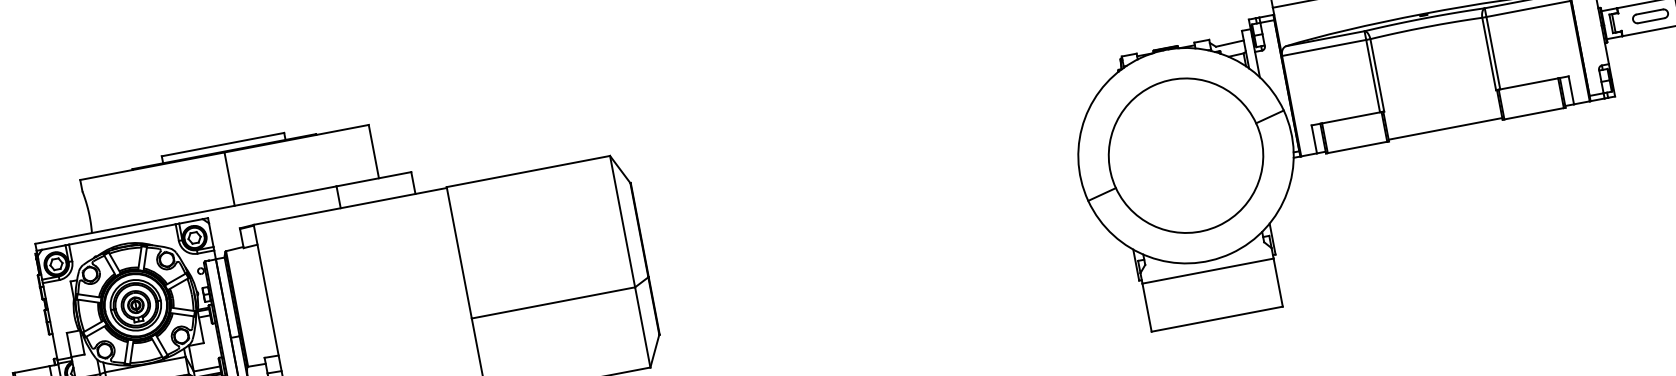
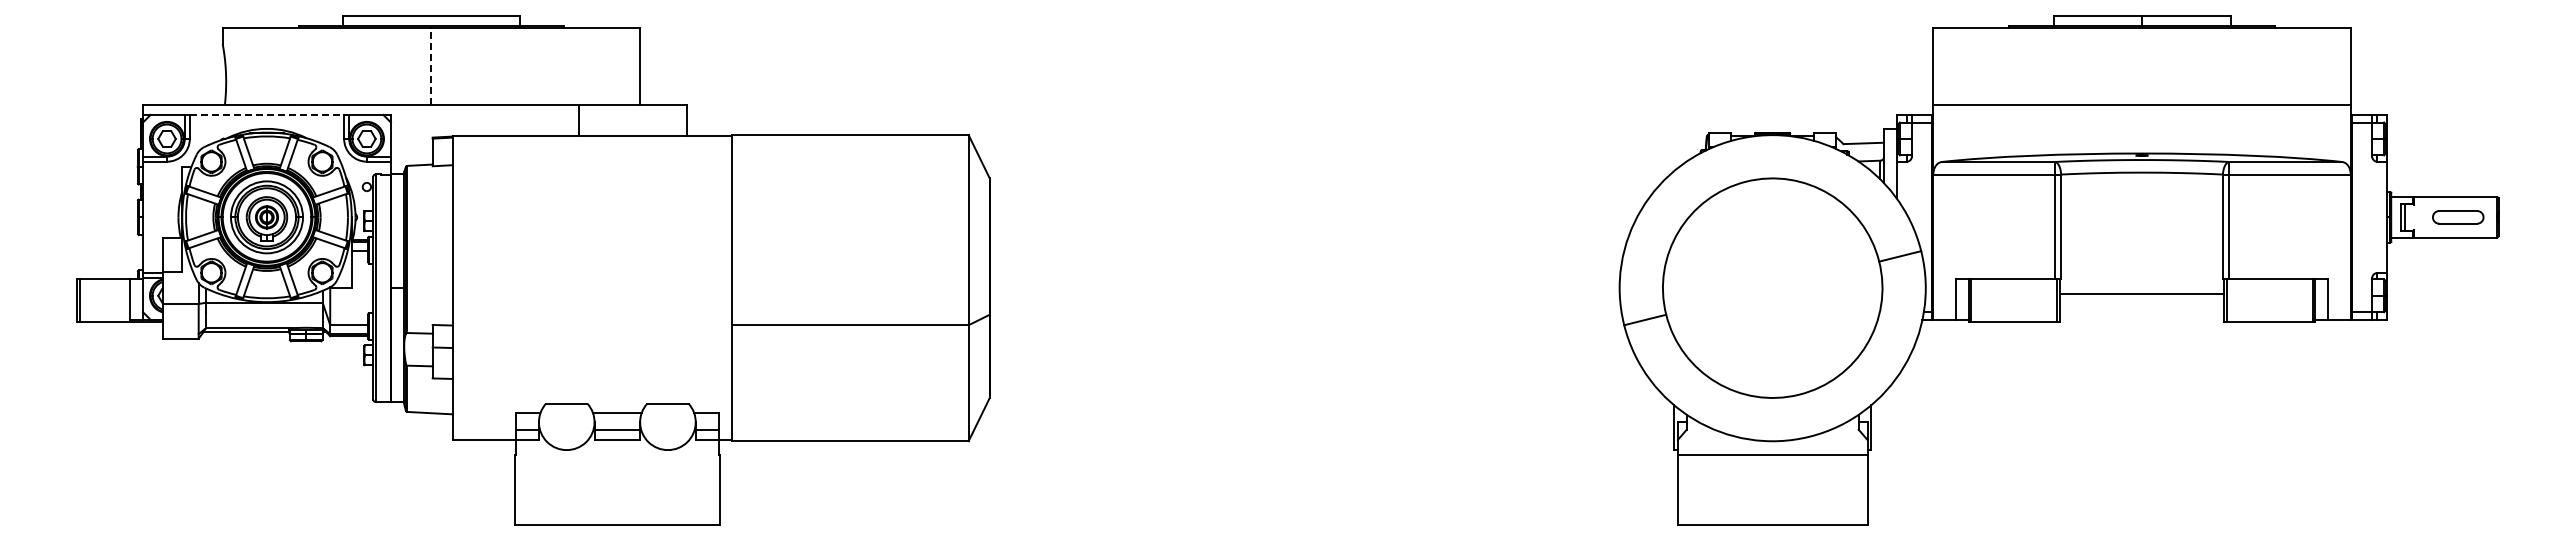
line: (1445, 128) -> (2141, 293), moved
line: (229, 179) -> (431, 66), solid -> dashed
line: (122, 234) -> (267, 114), solid -> dashed

